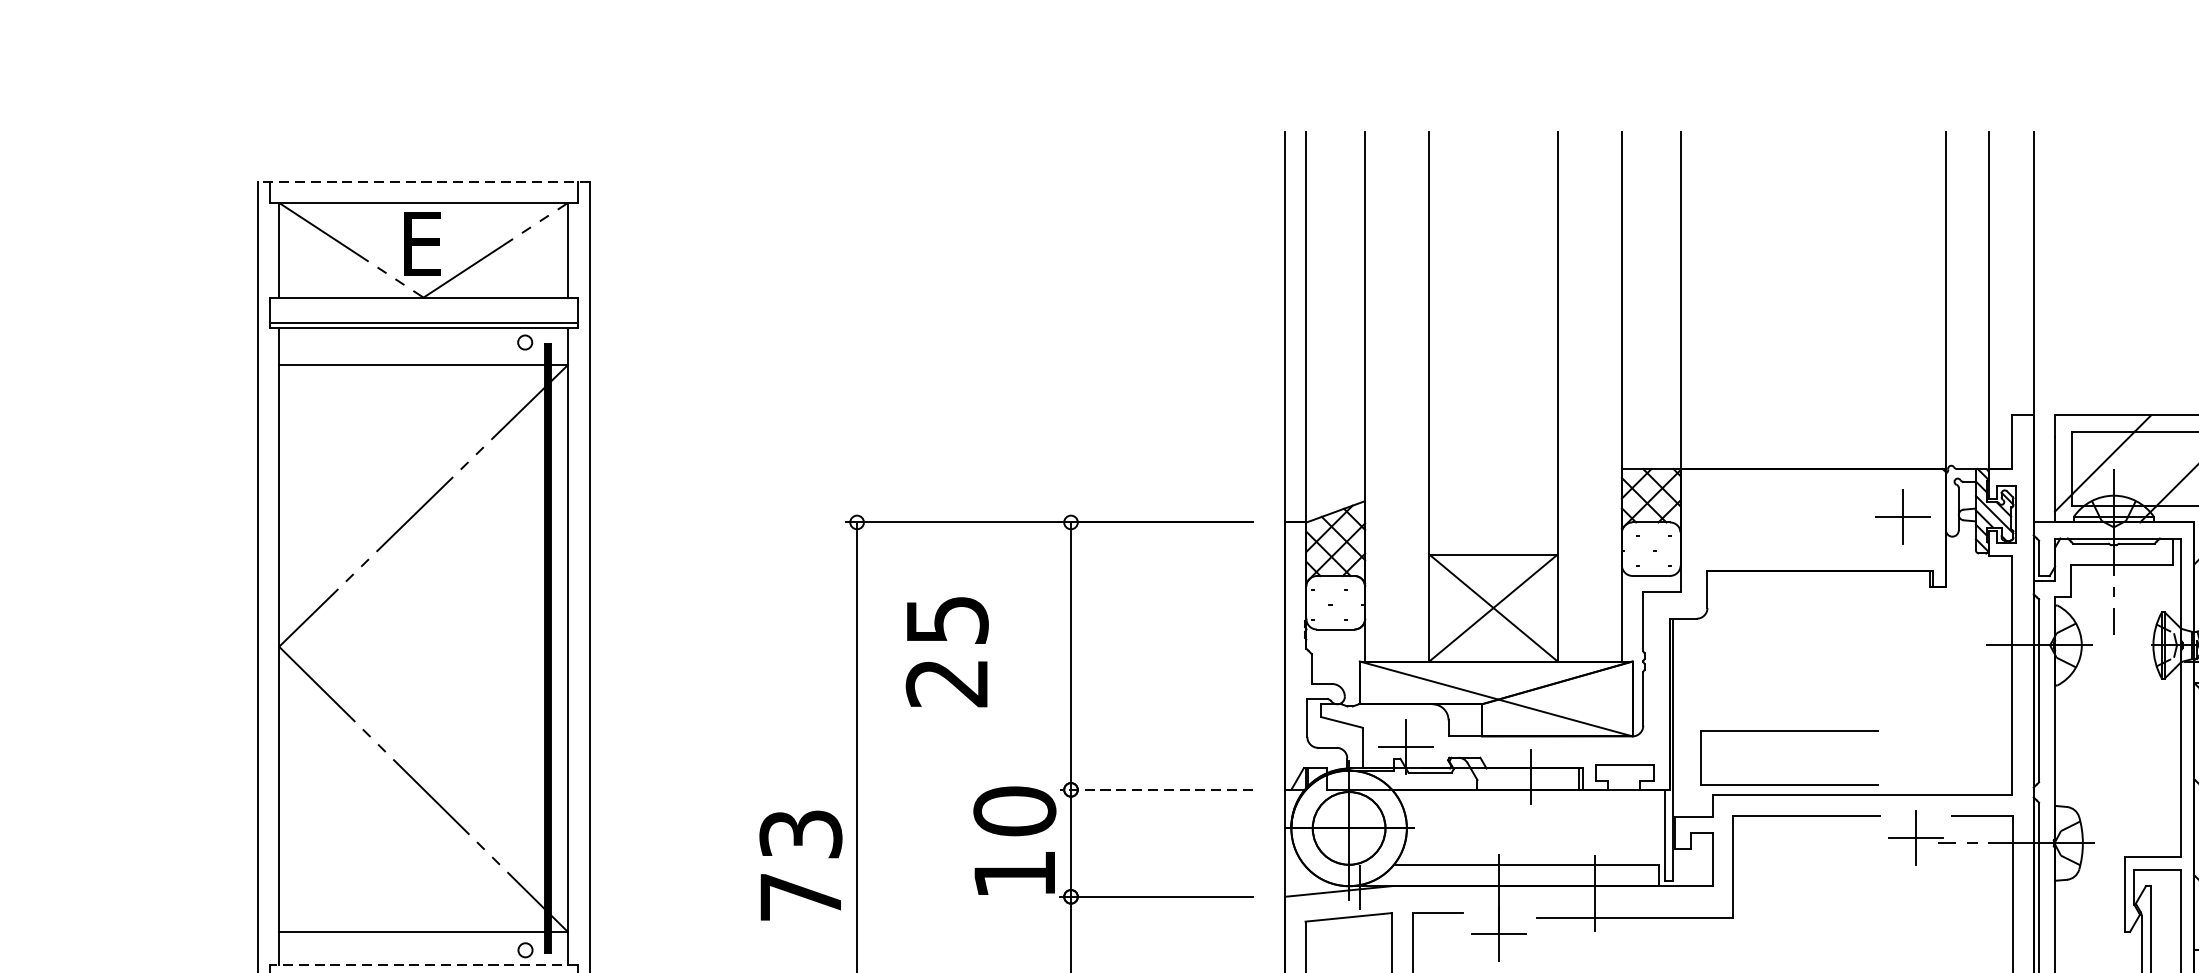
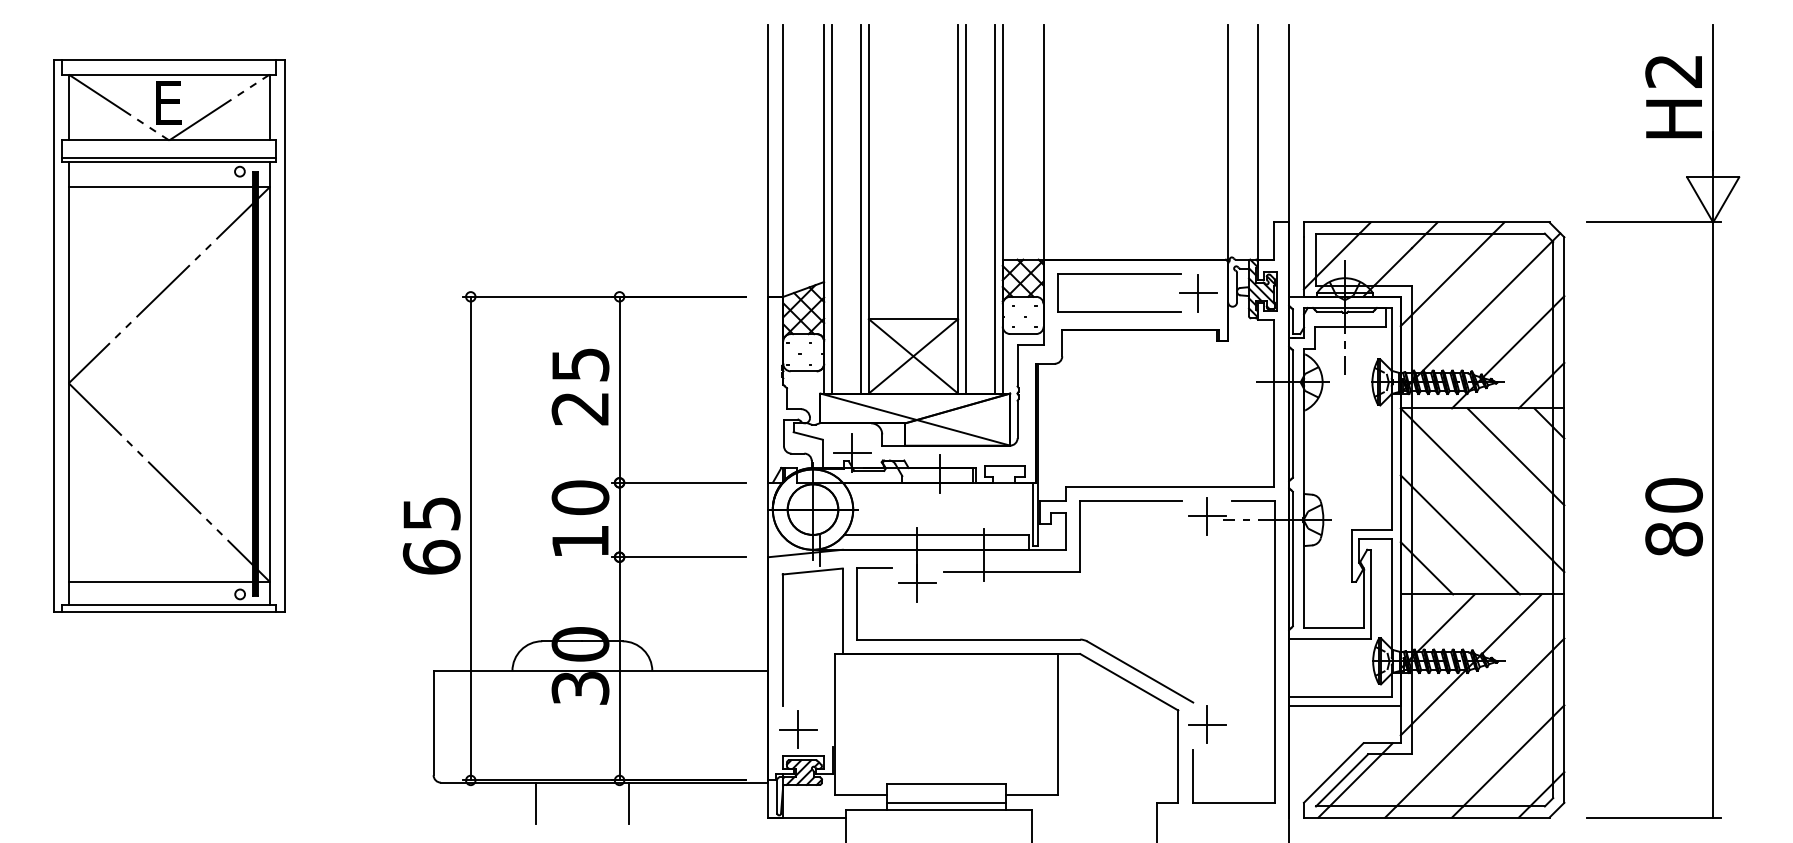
line: (423, 182) -> (169, 60), dashed -> solid
line: (1375, 396) -> (831, 209), added
line: (1418, 396) -> (861, 209), added
line: (1568, 396) -> (965, 209), added
line: (1611, 396) -> (995, 209), added
text: (947, 651) -> (580, 386), moved
part: (1789, 731) -> (1119, 274), moved
line: (1157, 789) -> (679, 482), dashed -> solid
text: (800, 865) -> (431, 535), 73 -> 65
line: (422, 964) -> (168, 604), dashed -> solid

